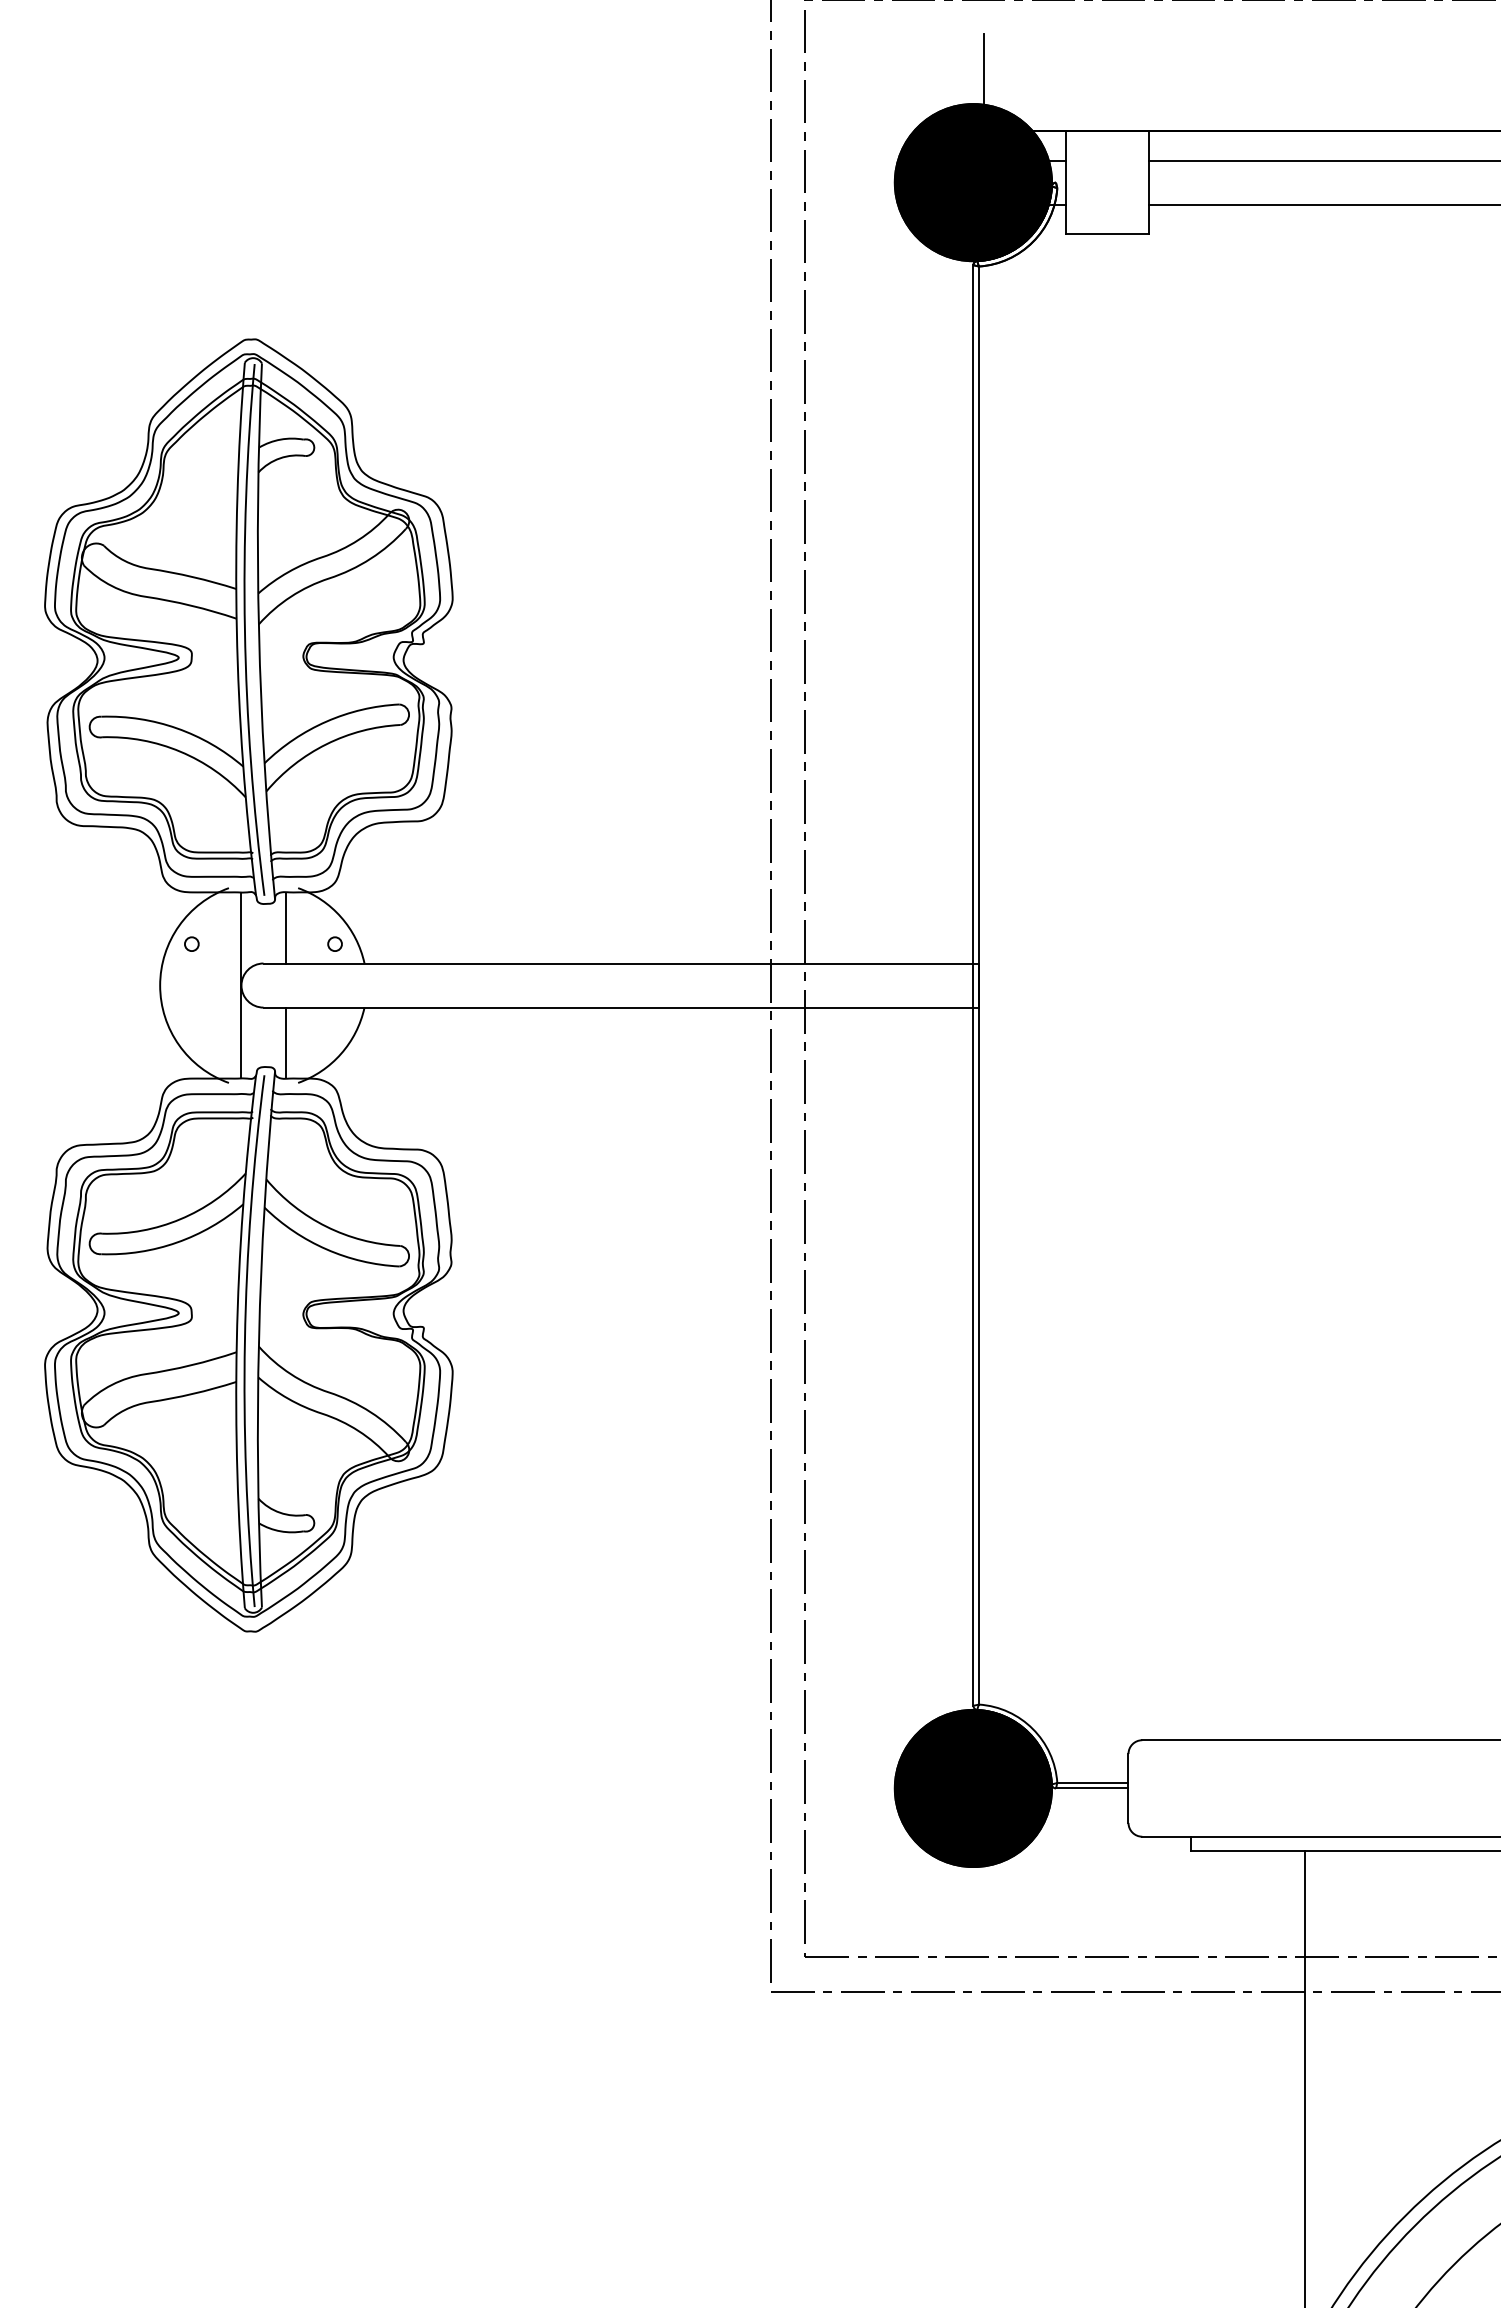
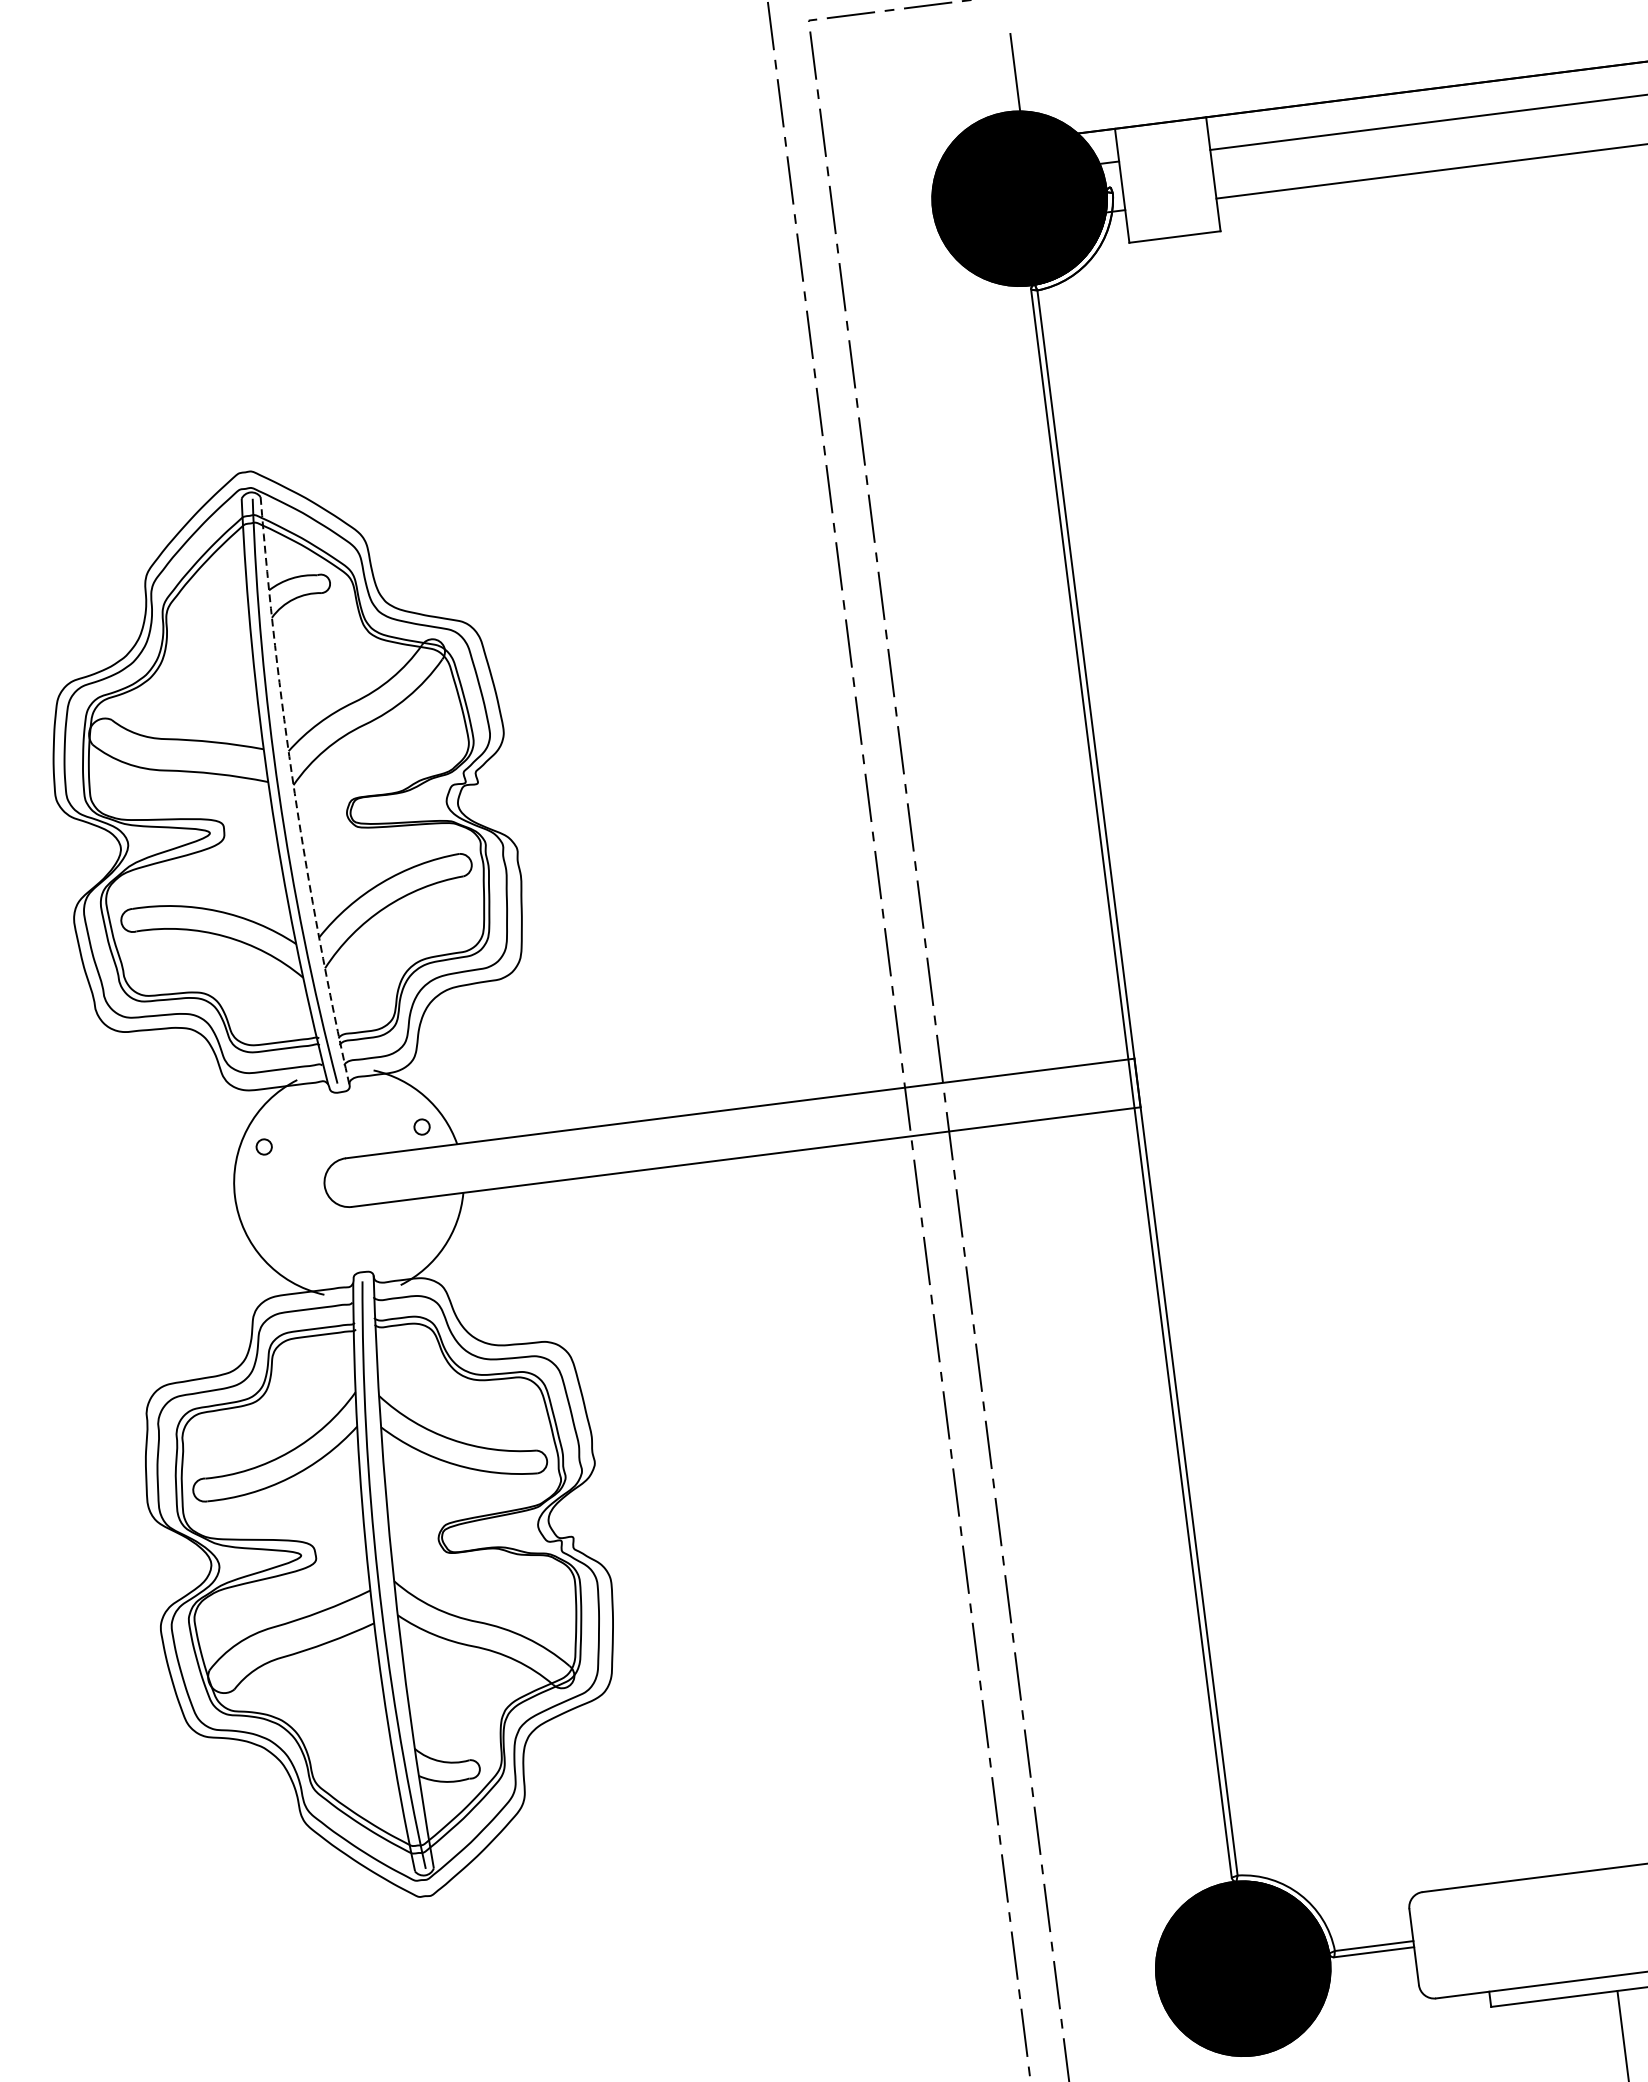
arc: (259, 631) -> (295, 792), solid -> dashed
line: (285, 927) -> (365, 1115), removed
line: (241, 985) -> (324, 1185), removed
line: (285, 1042) -> (381, 1242), removed

